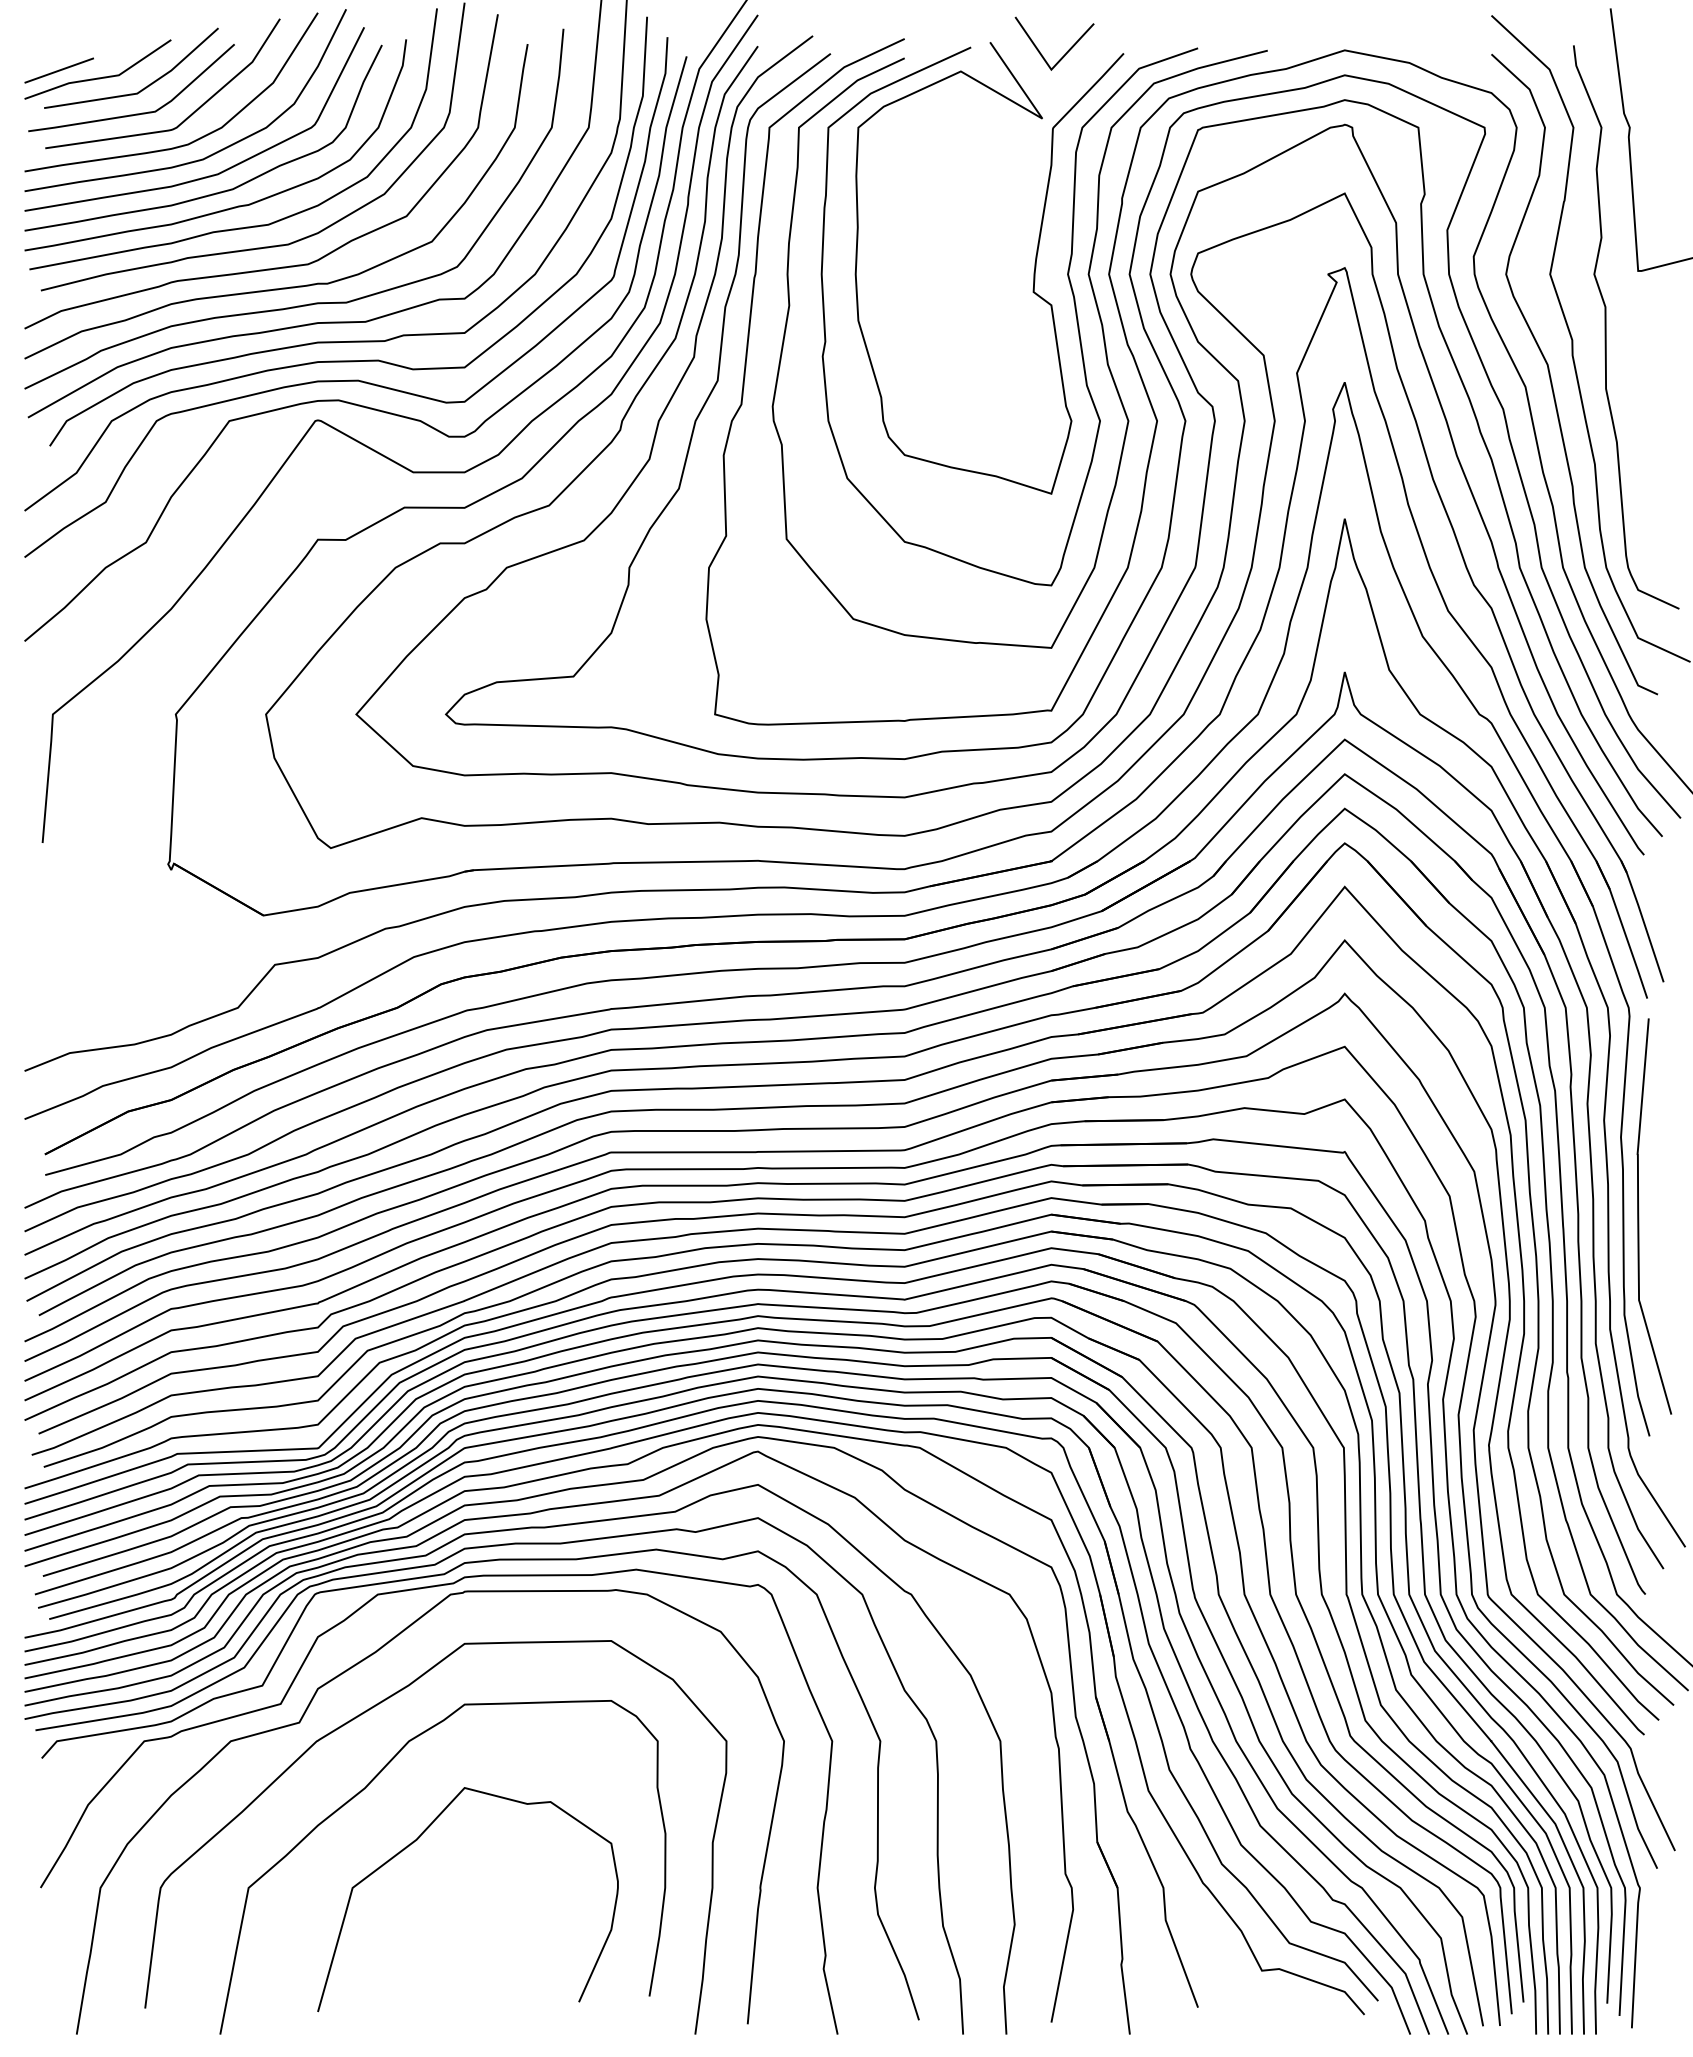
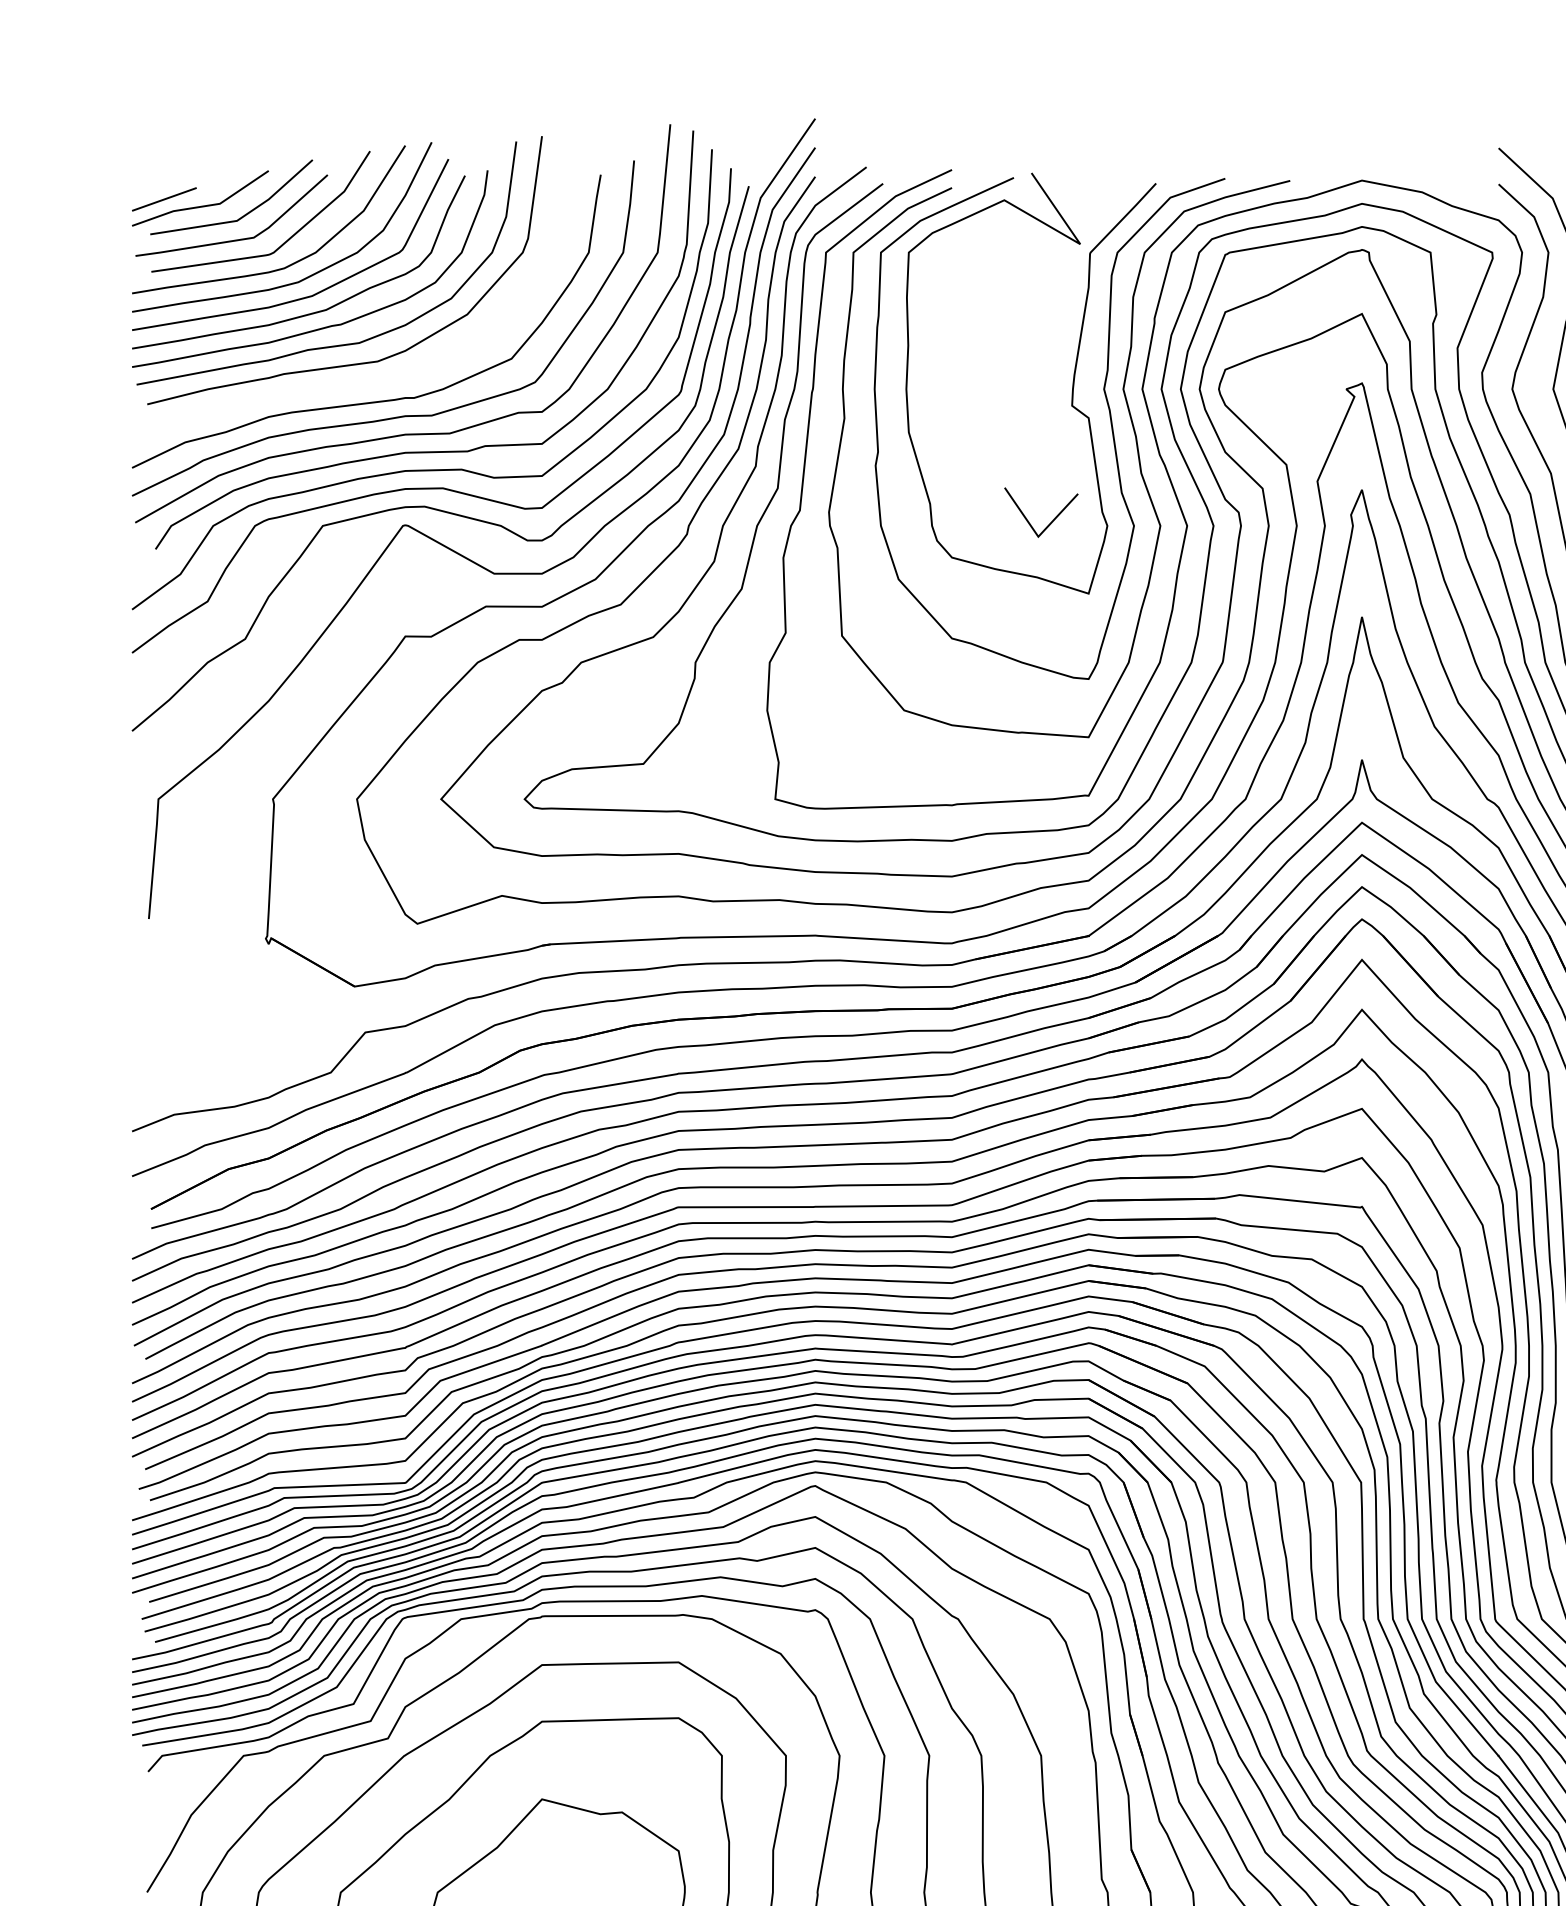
line: (1067, 50) -> (1053, 518), moved
curve: (274, 267) -> (364, 382), removed

